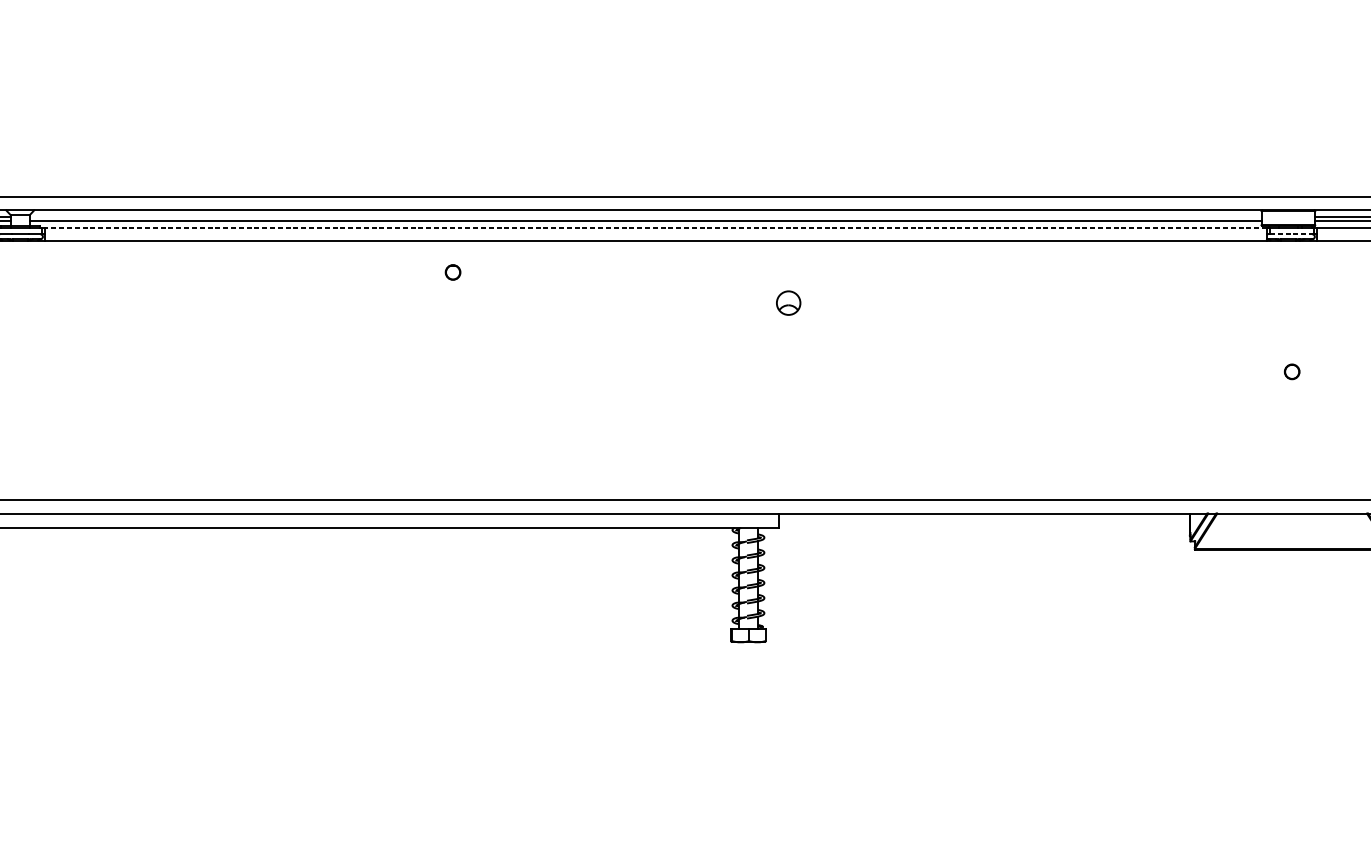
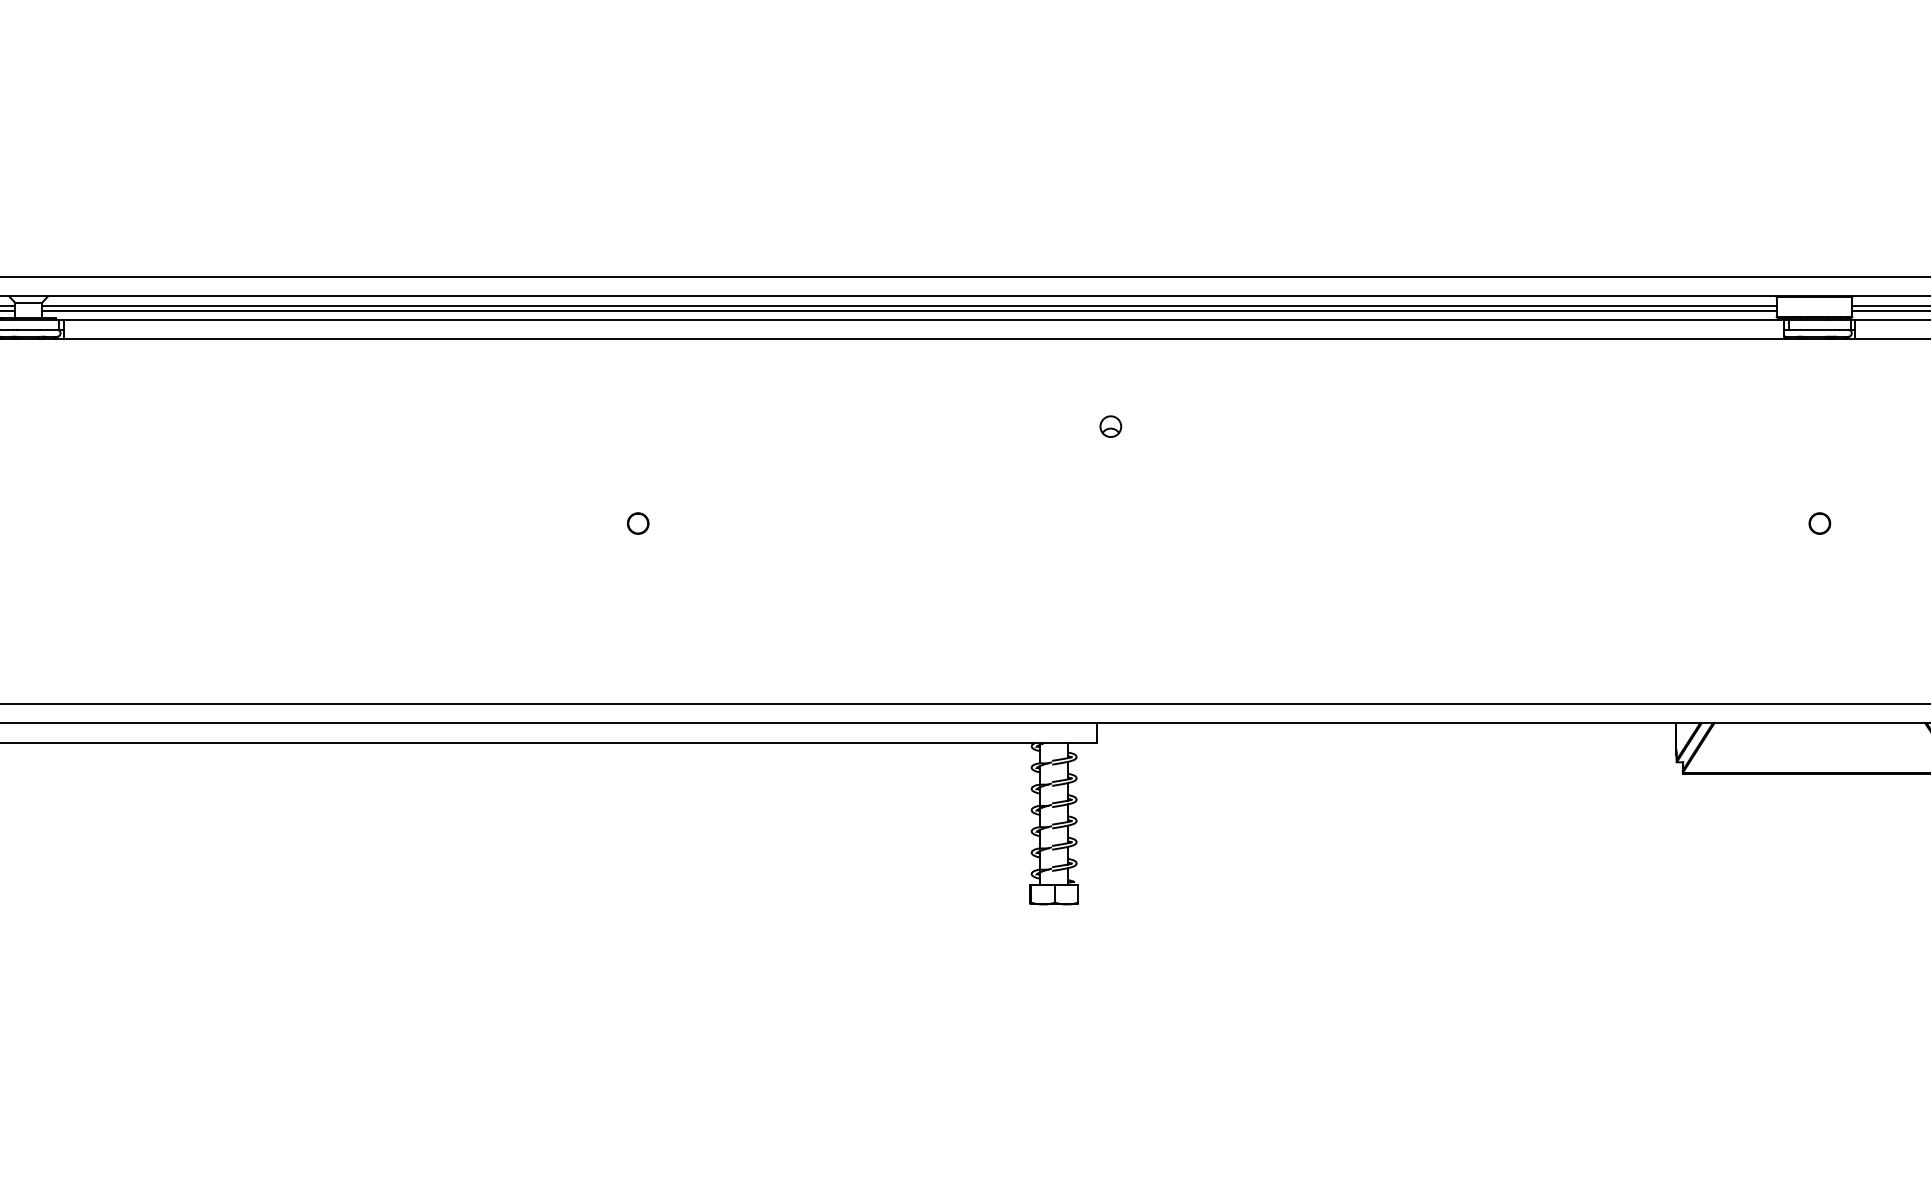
line: (645, 217) -> (909, 305), added
line: (655, 227) -> (923, 320), dashed -> solid
line: (1291, 234) -> (1819, 329), dashed -> solid
circle: (453, 272) -> (638, 523), moved
part: (788, 302) -> (1110, 426), size x0.62

